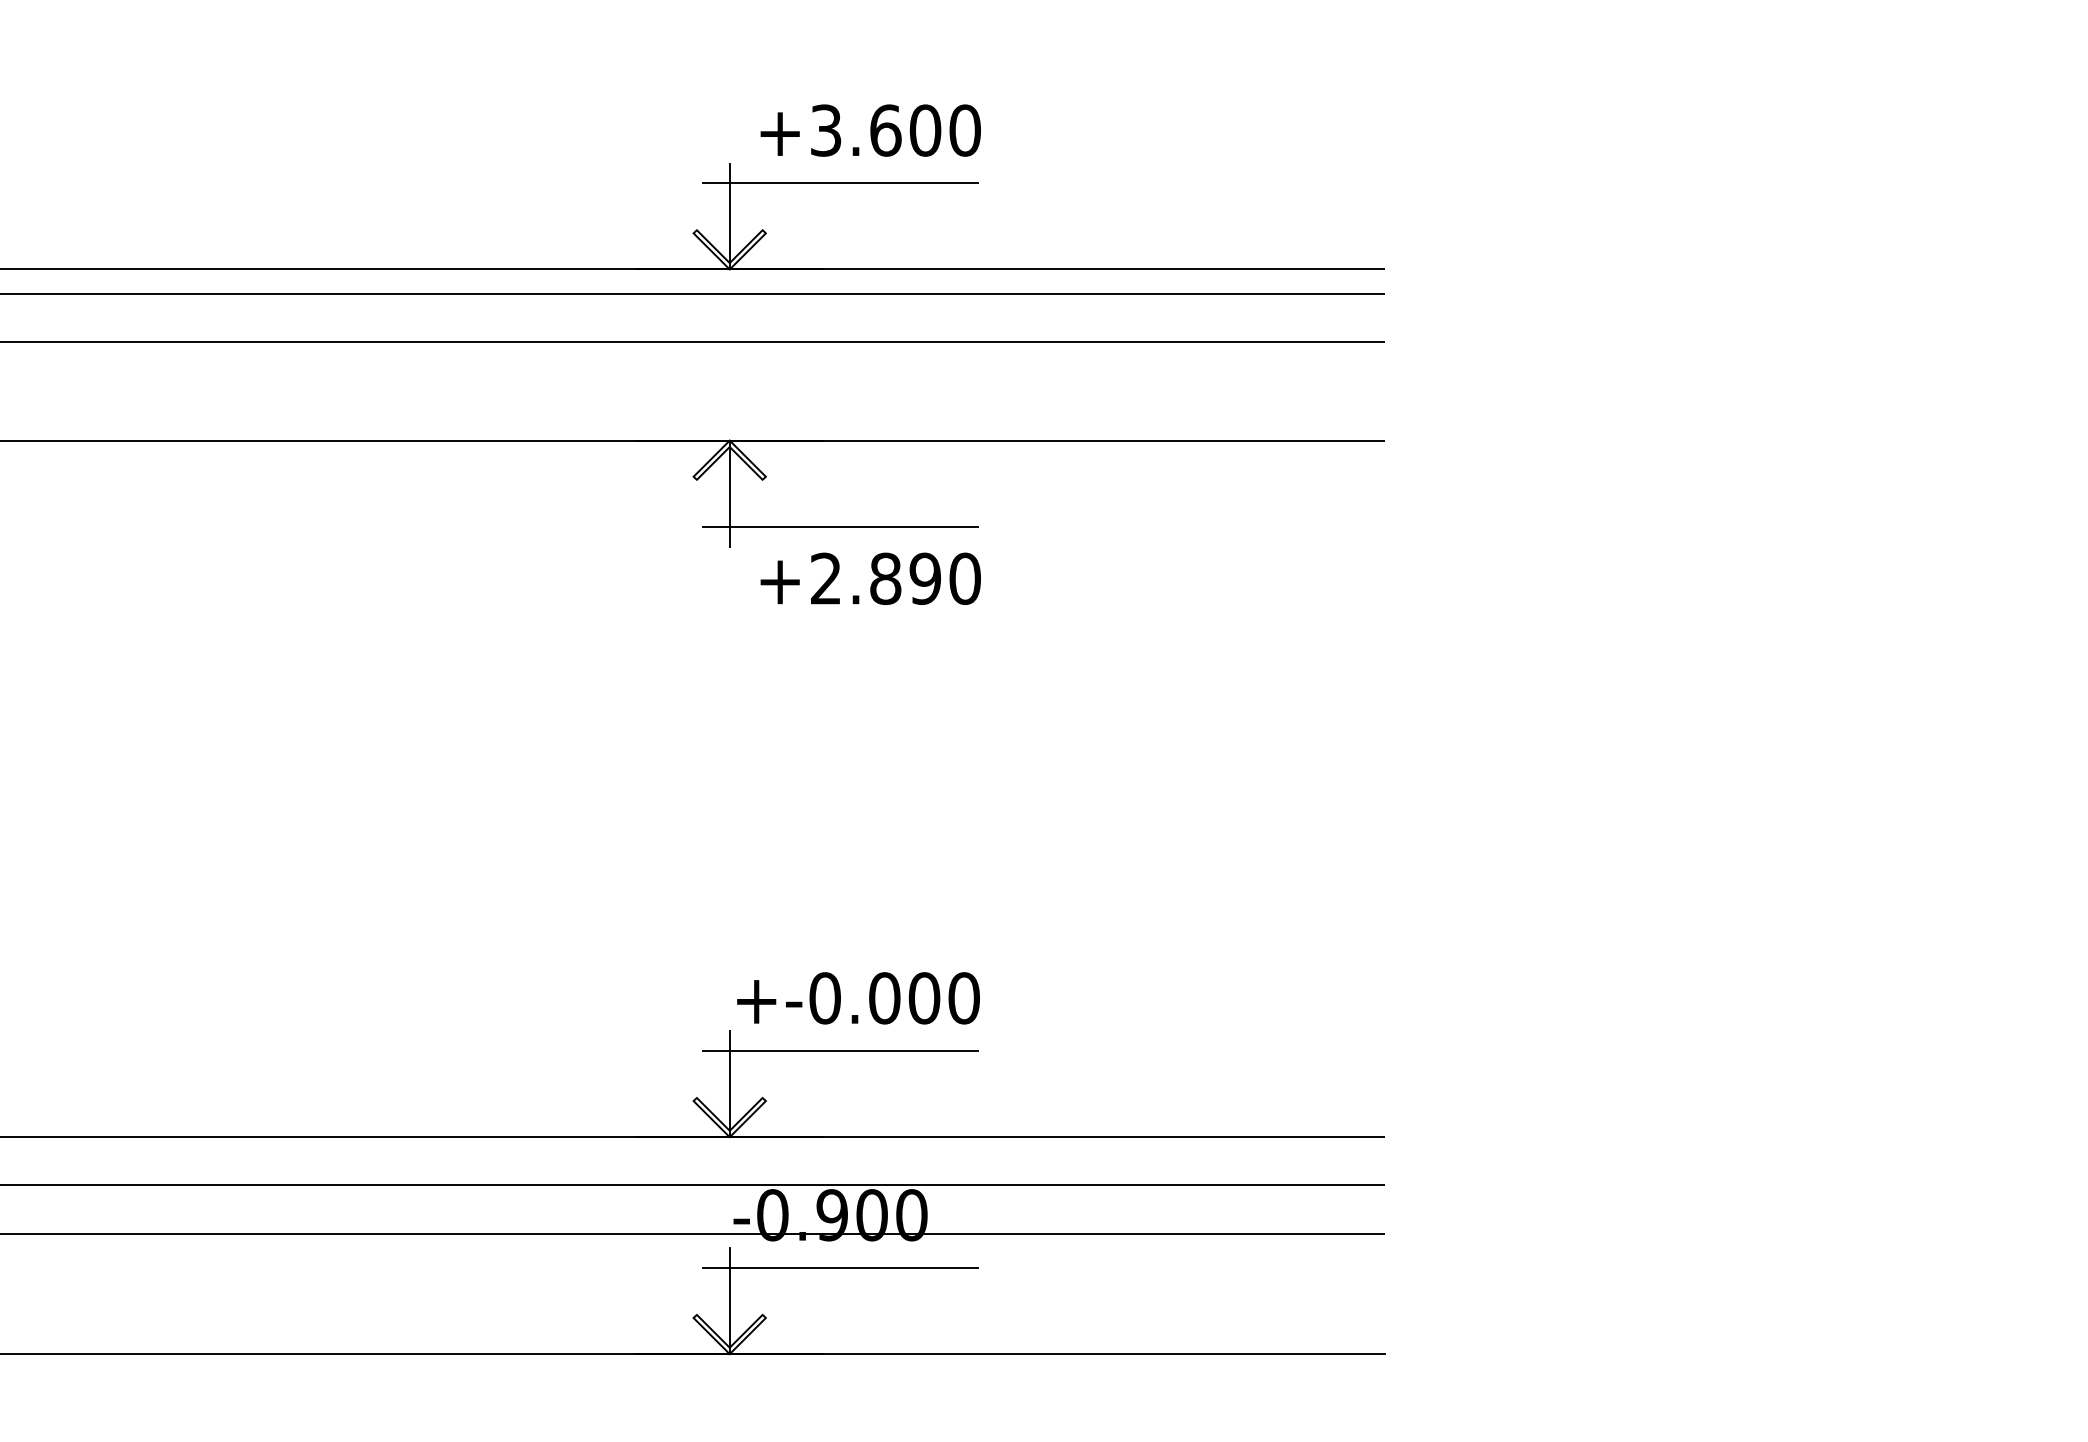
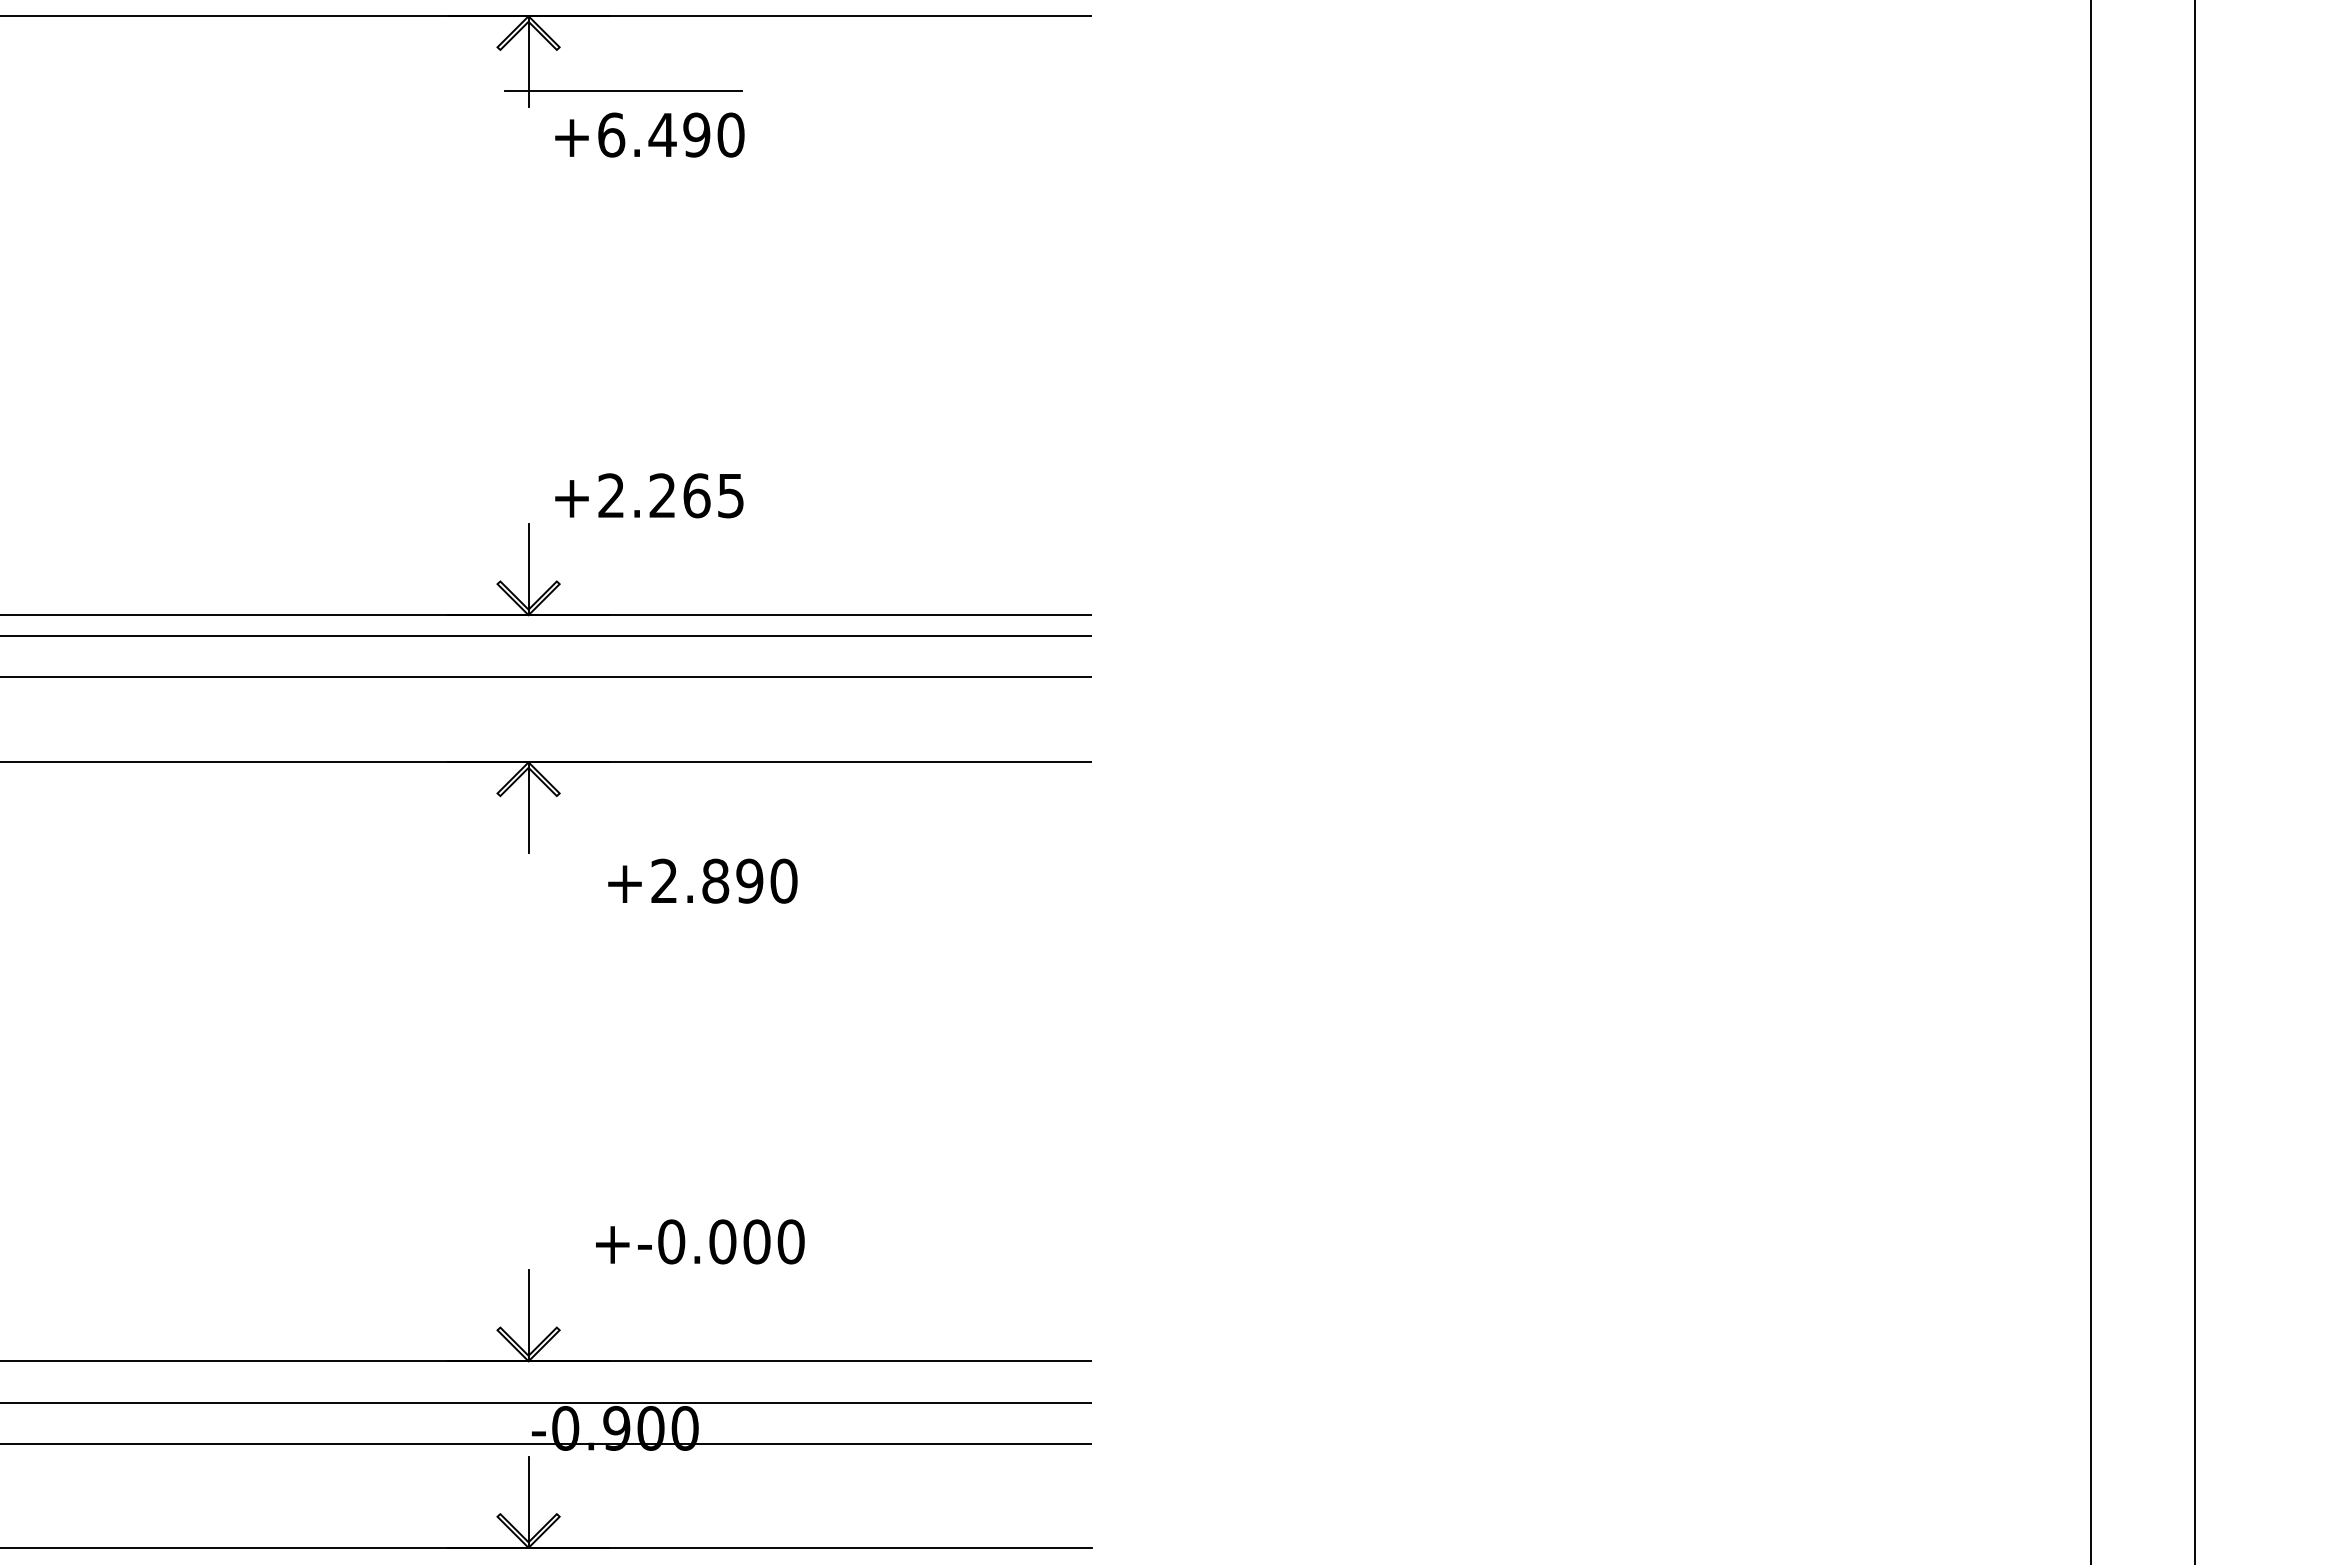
text: (895, 130) -> (671, 495), +3.600 -> +2.265
line: (840, 182) -> (623, 540), removed
line: (840, 526) -> (623, 836), removed
text: (870, 578) -> (702, 880), moved
text: (858, 997) -> (700, 1241), moved
line: (840, 1050) -> (623, 1286), removed
line: (840, 1267) -> (623, 1473), removed

